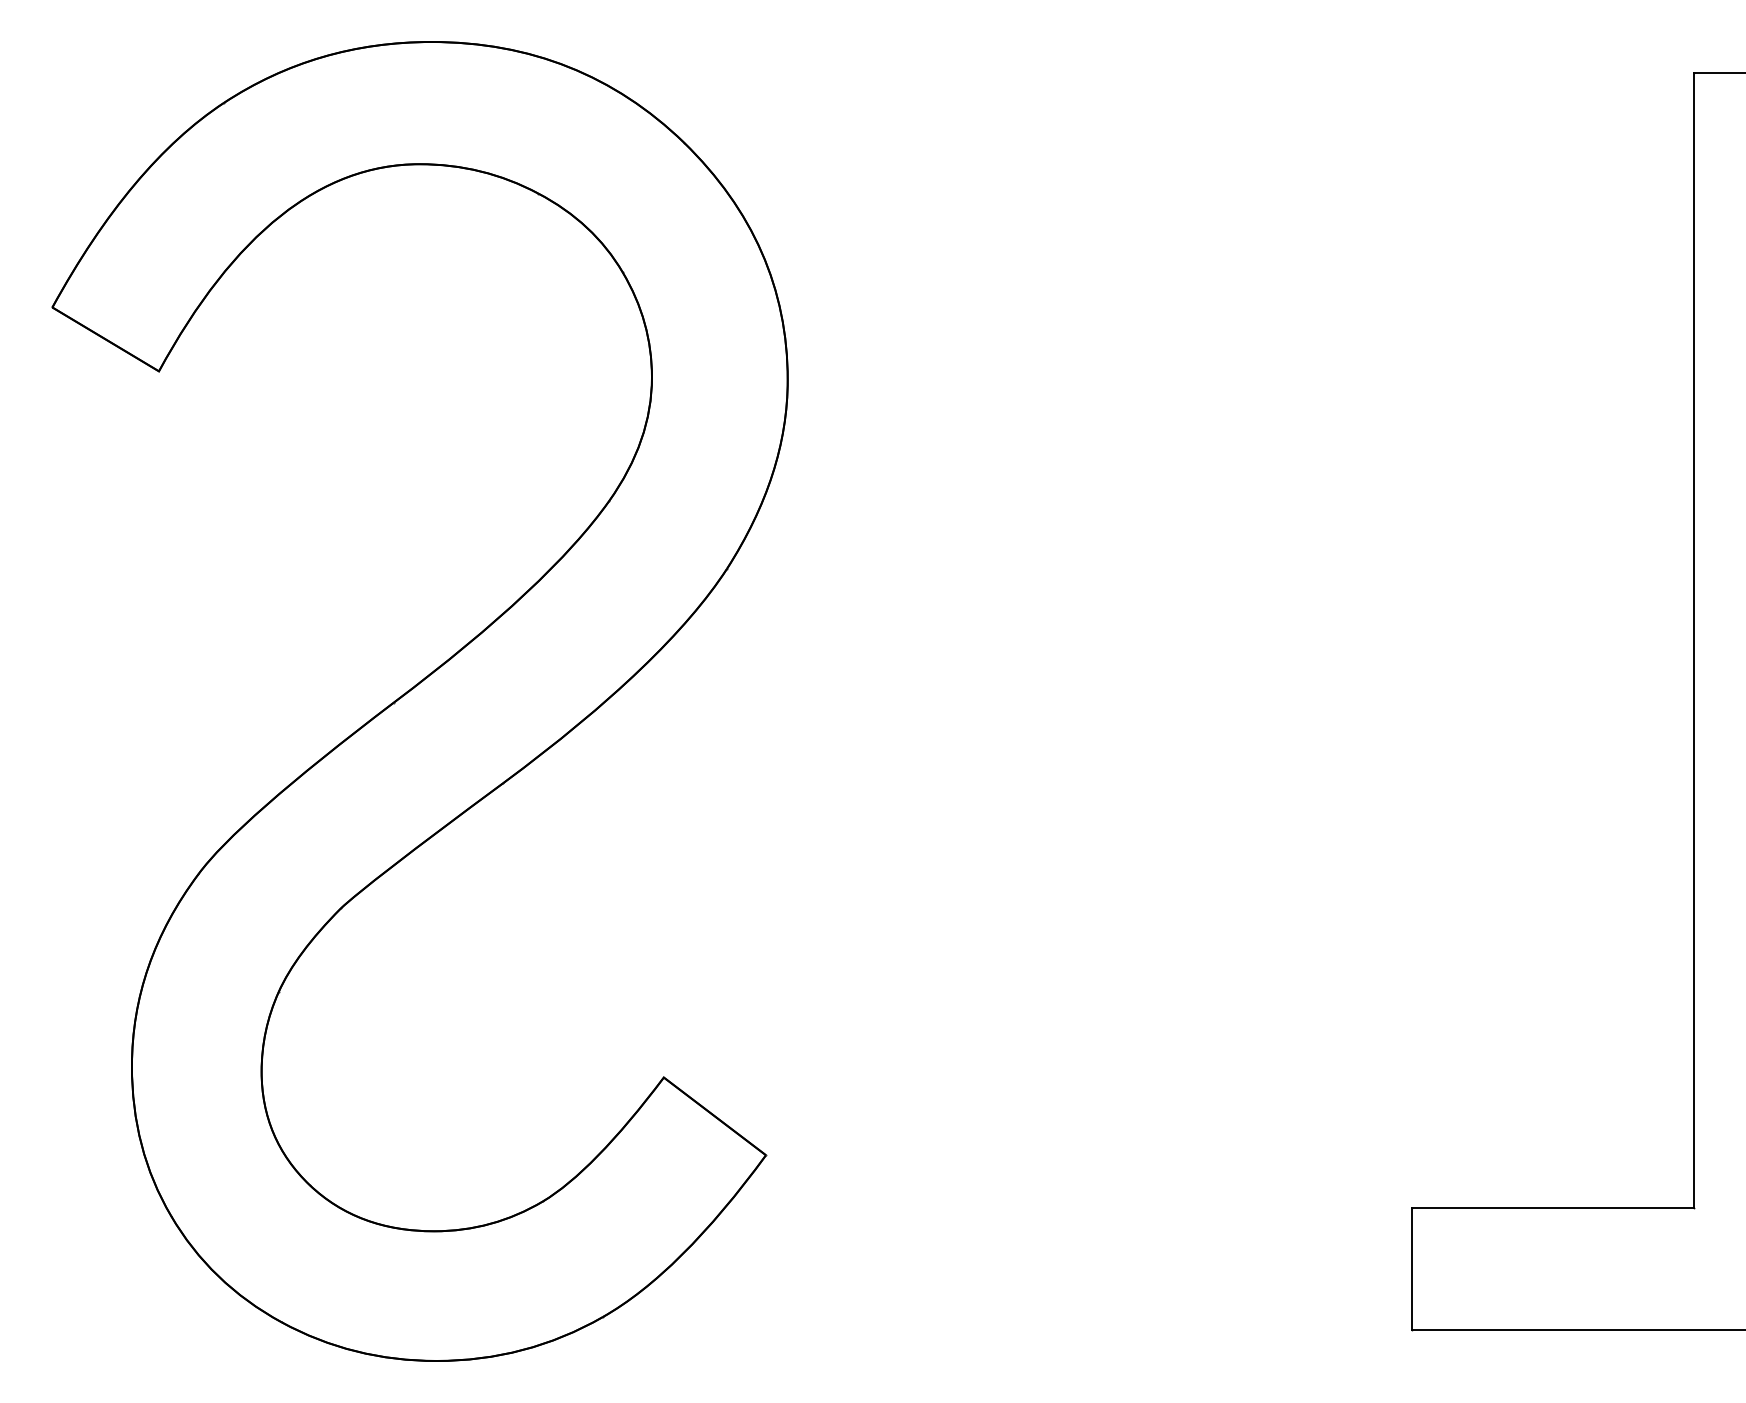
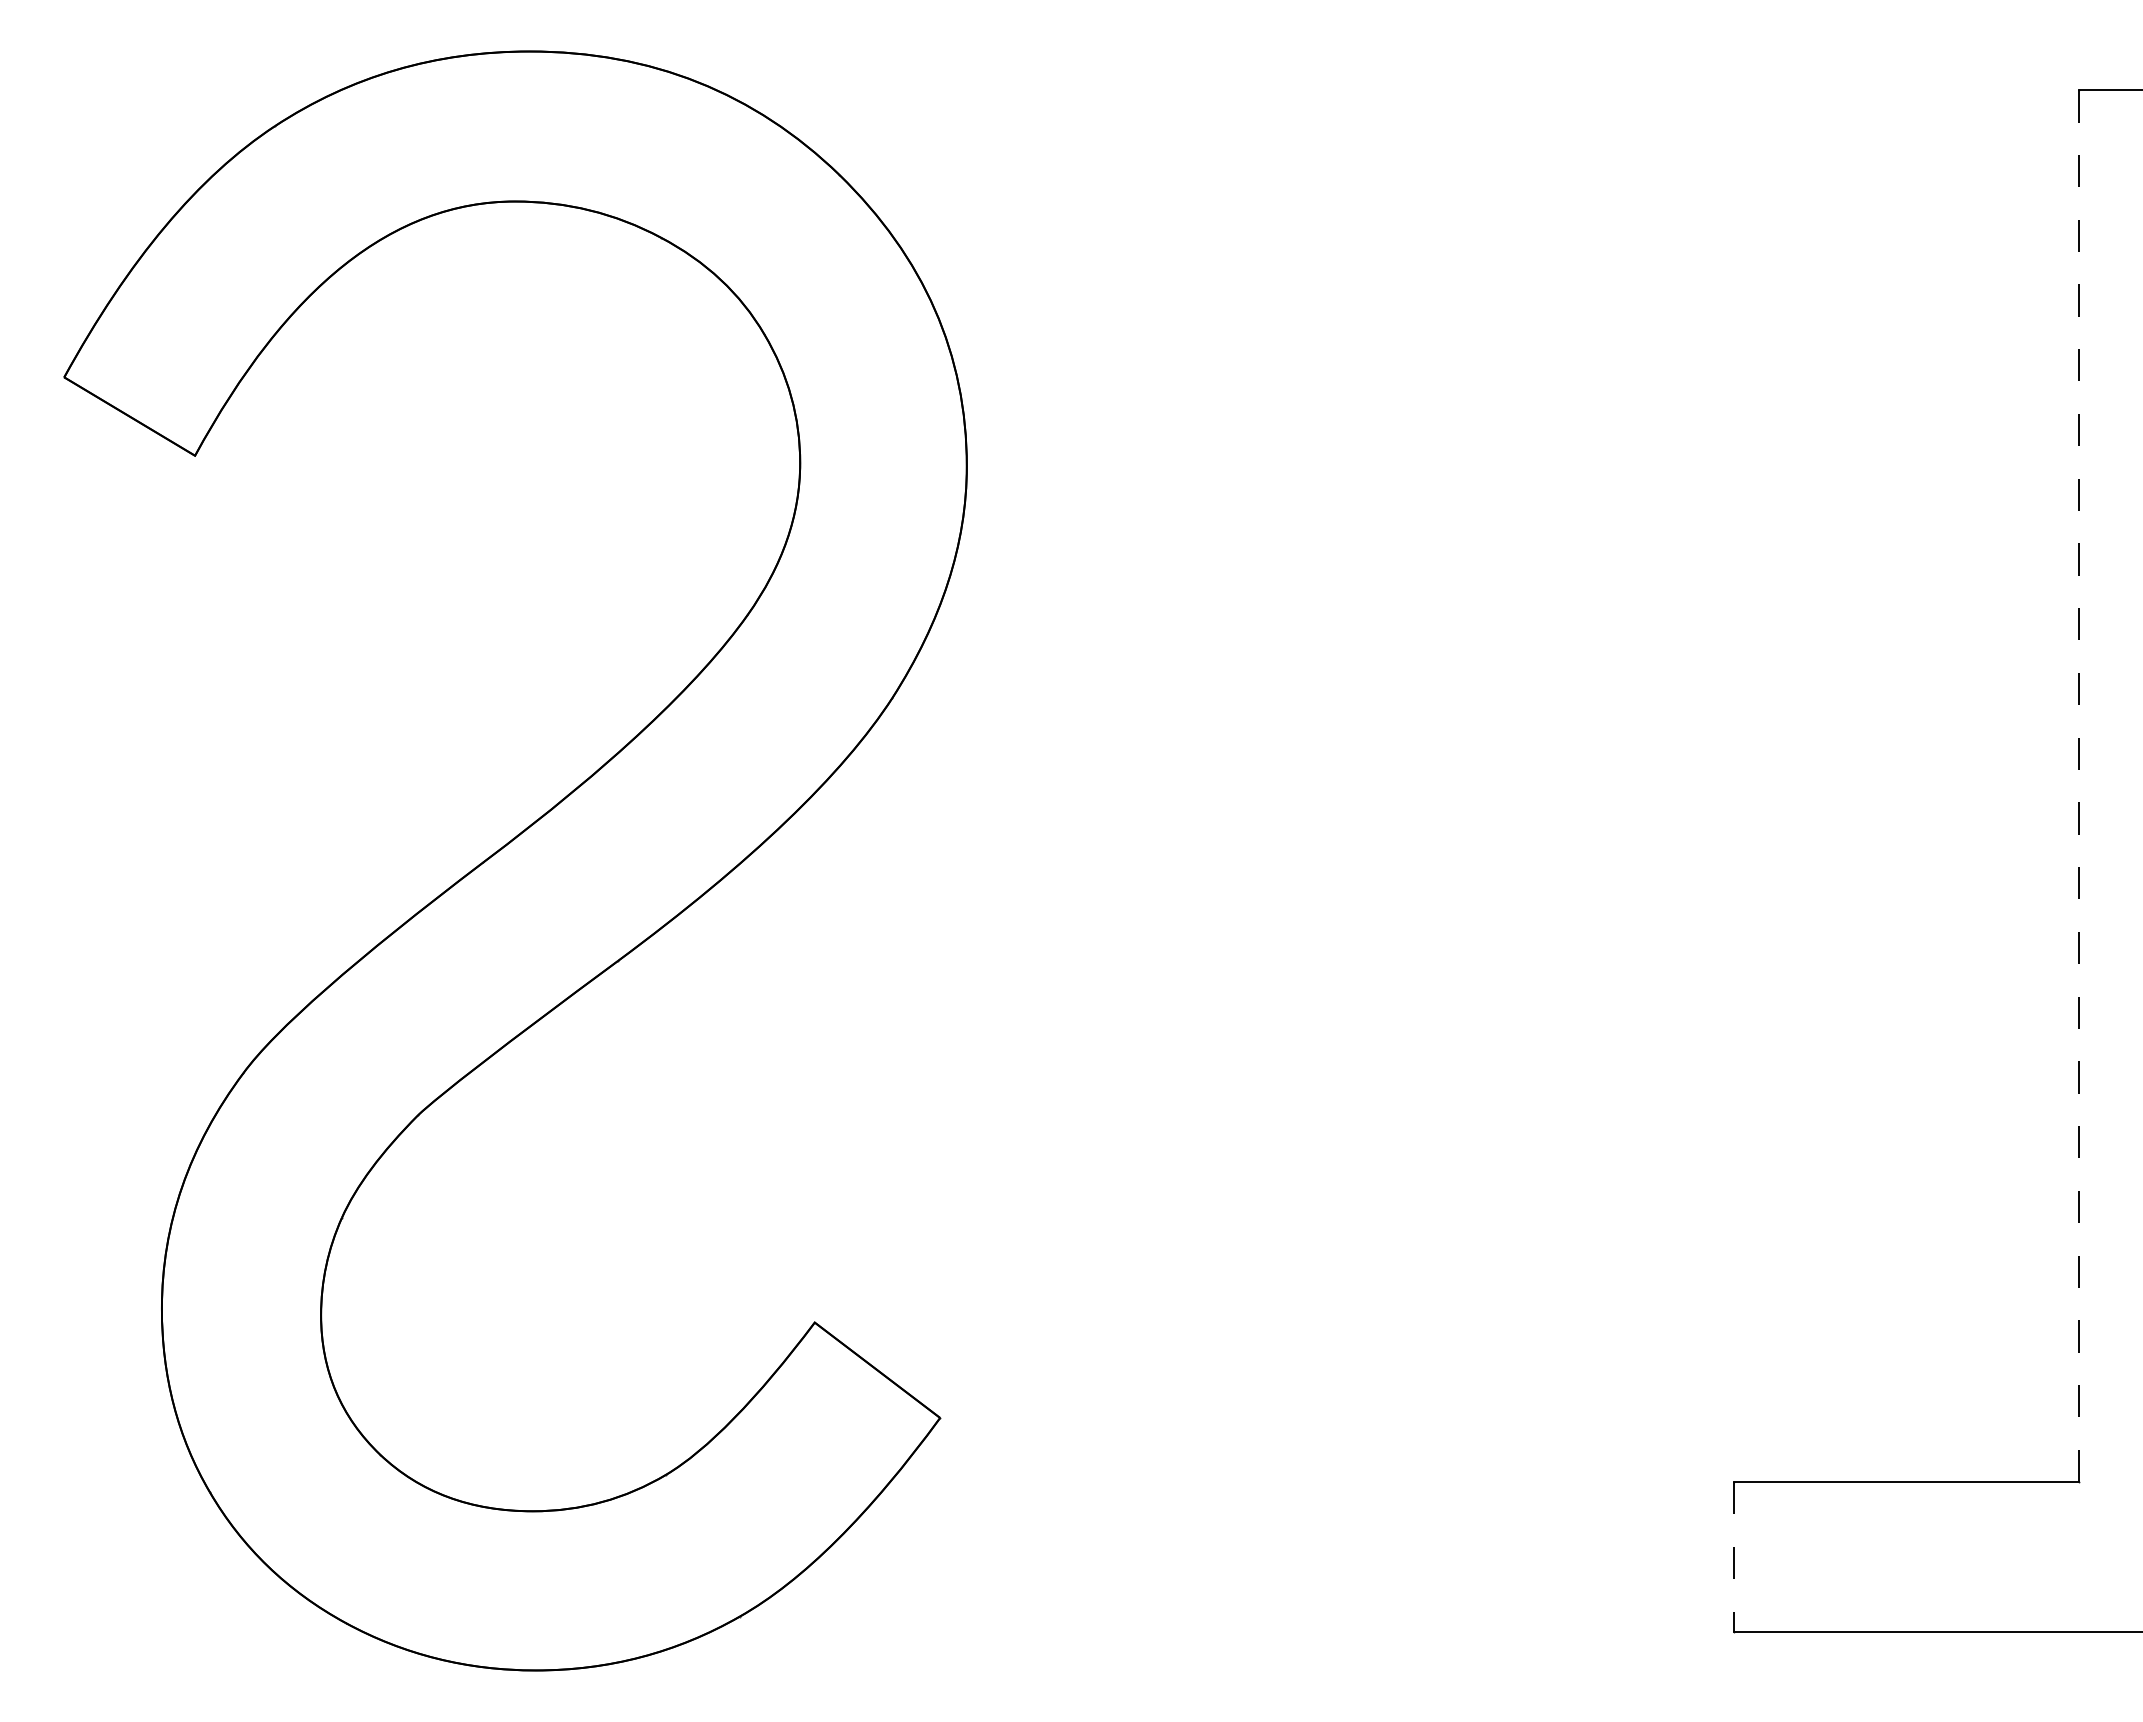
line: (1693, 640) -> (2078, 786), solid -> dashed
line: (1412, 1268) -> (1733, 1556), solid -> dashed

